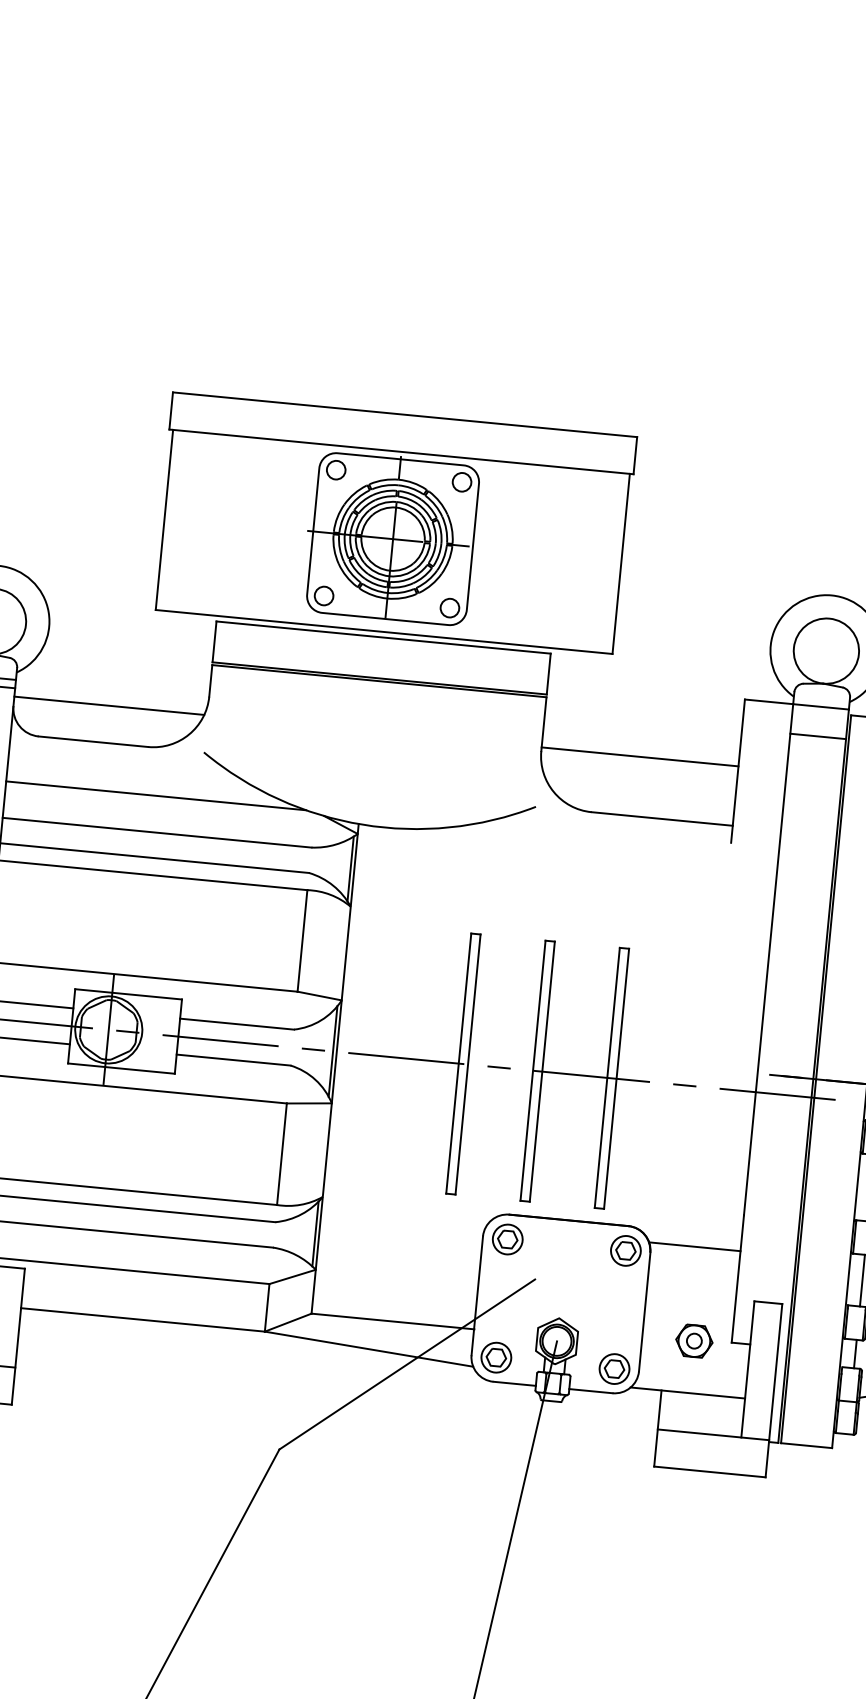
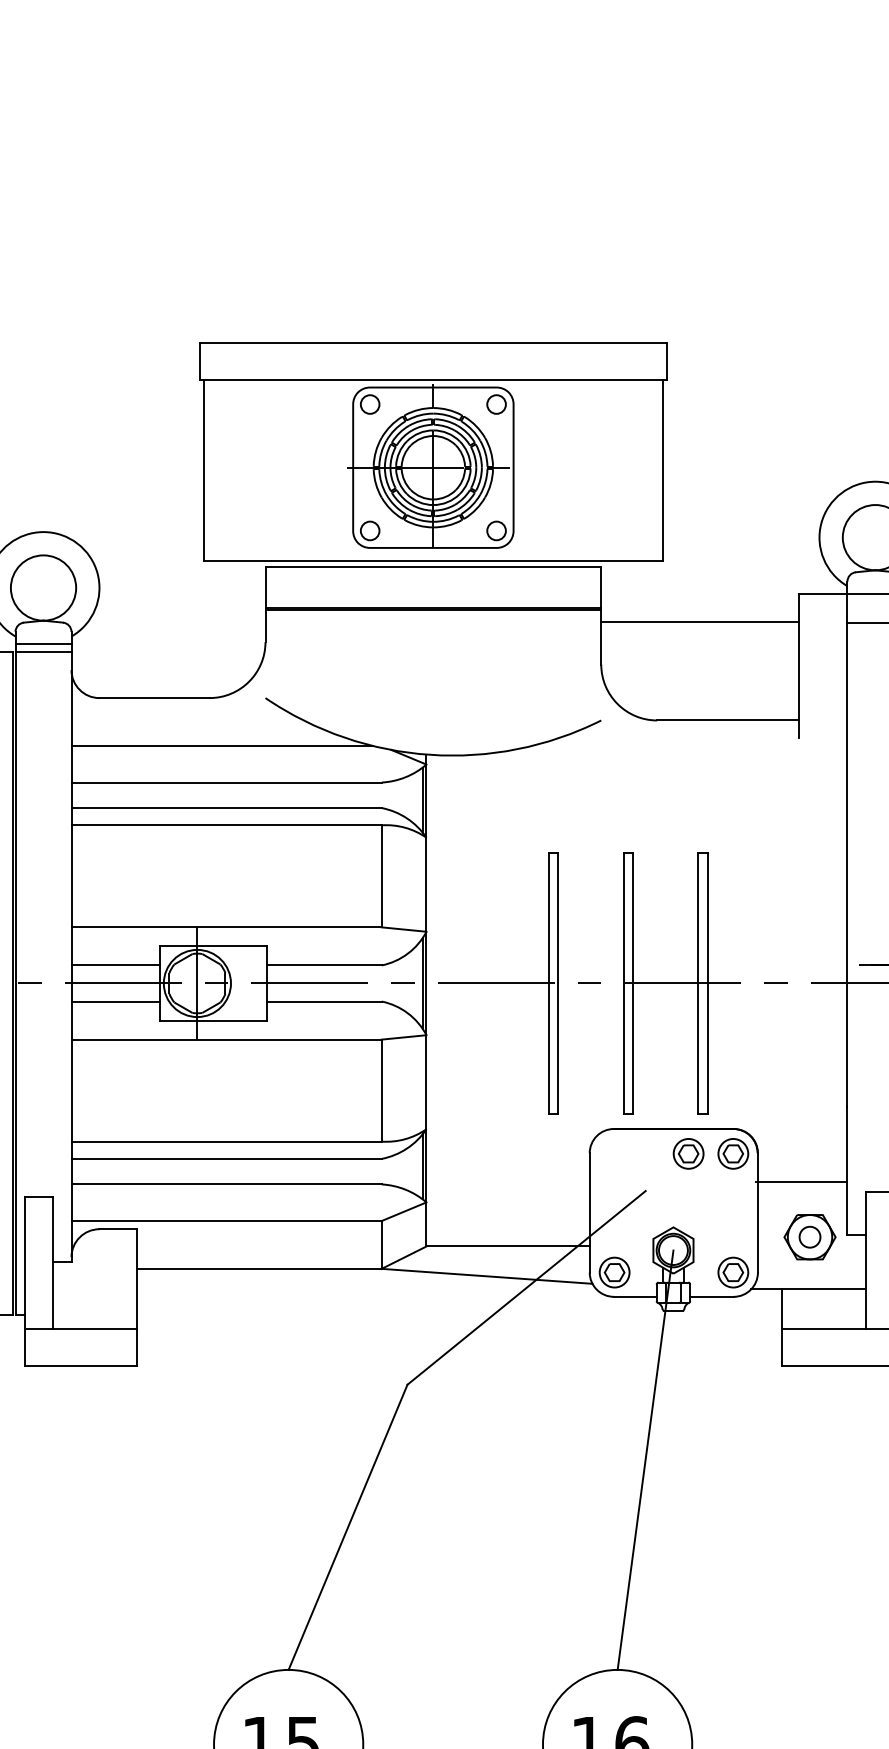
line: (108, 705) -> (166, 660), removed
line: (639, 756) -> (699, 621), moved
part: (507, 1239) -> (688, 1153), moved
line: (694, 1247) -> (801, 1182), moved
part: (694, 1340) -> (810, 1236), size x1.4

